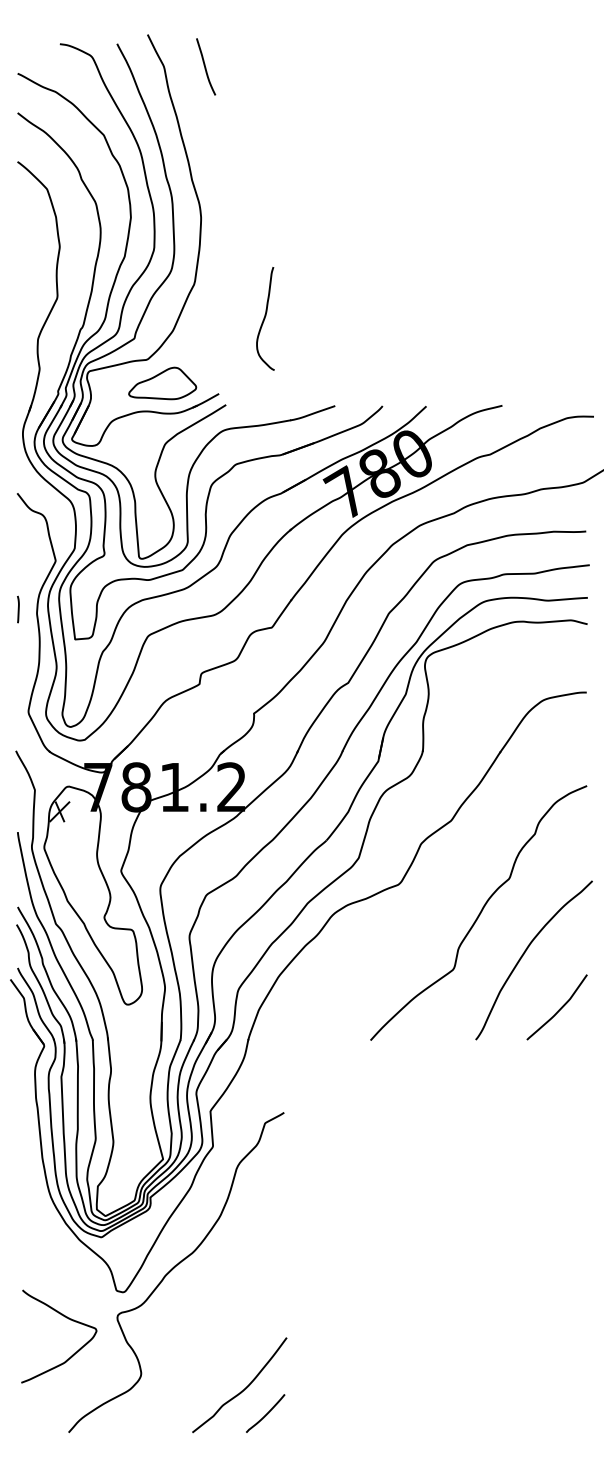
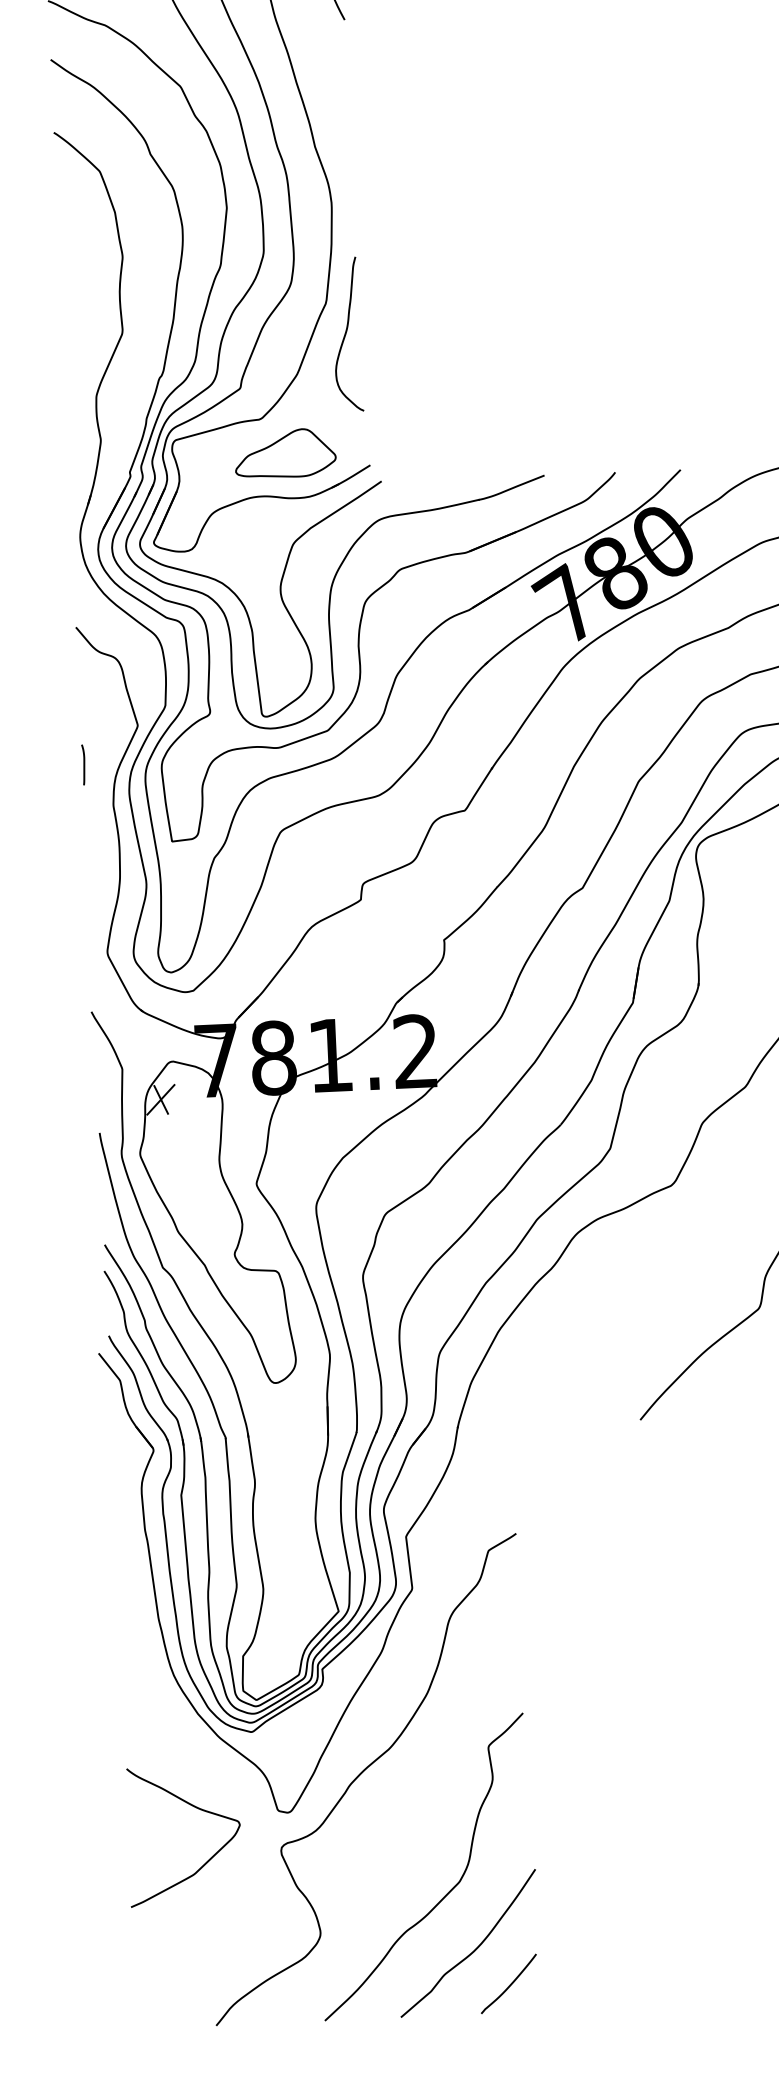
curve: (265, 318) -> (347, 334), moved
line: (18, 609) -> (83, 764), moved
curve: (68, 1319) -> (197, 1809), moved
curve: (229, 1348) -> (450, 1889), added

